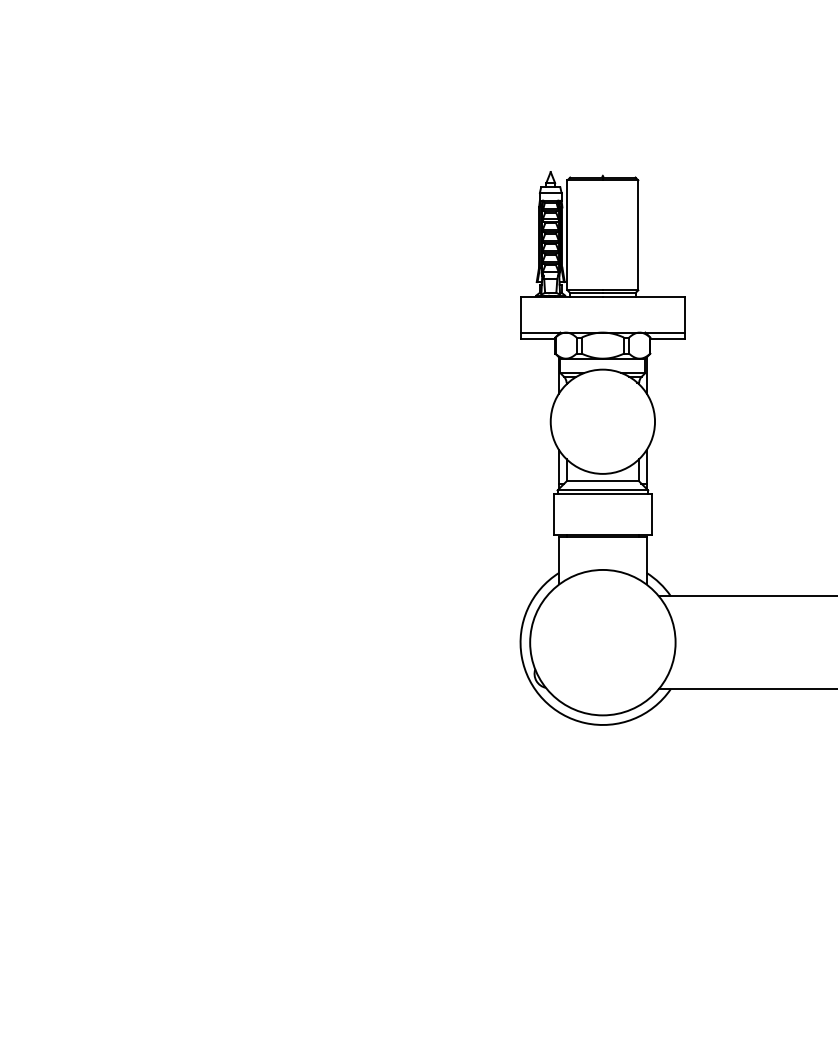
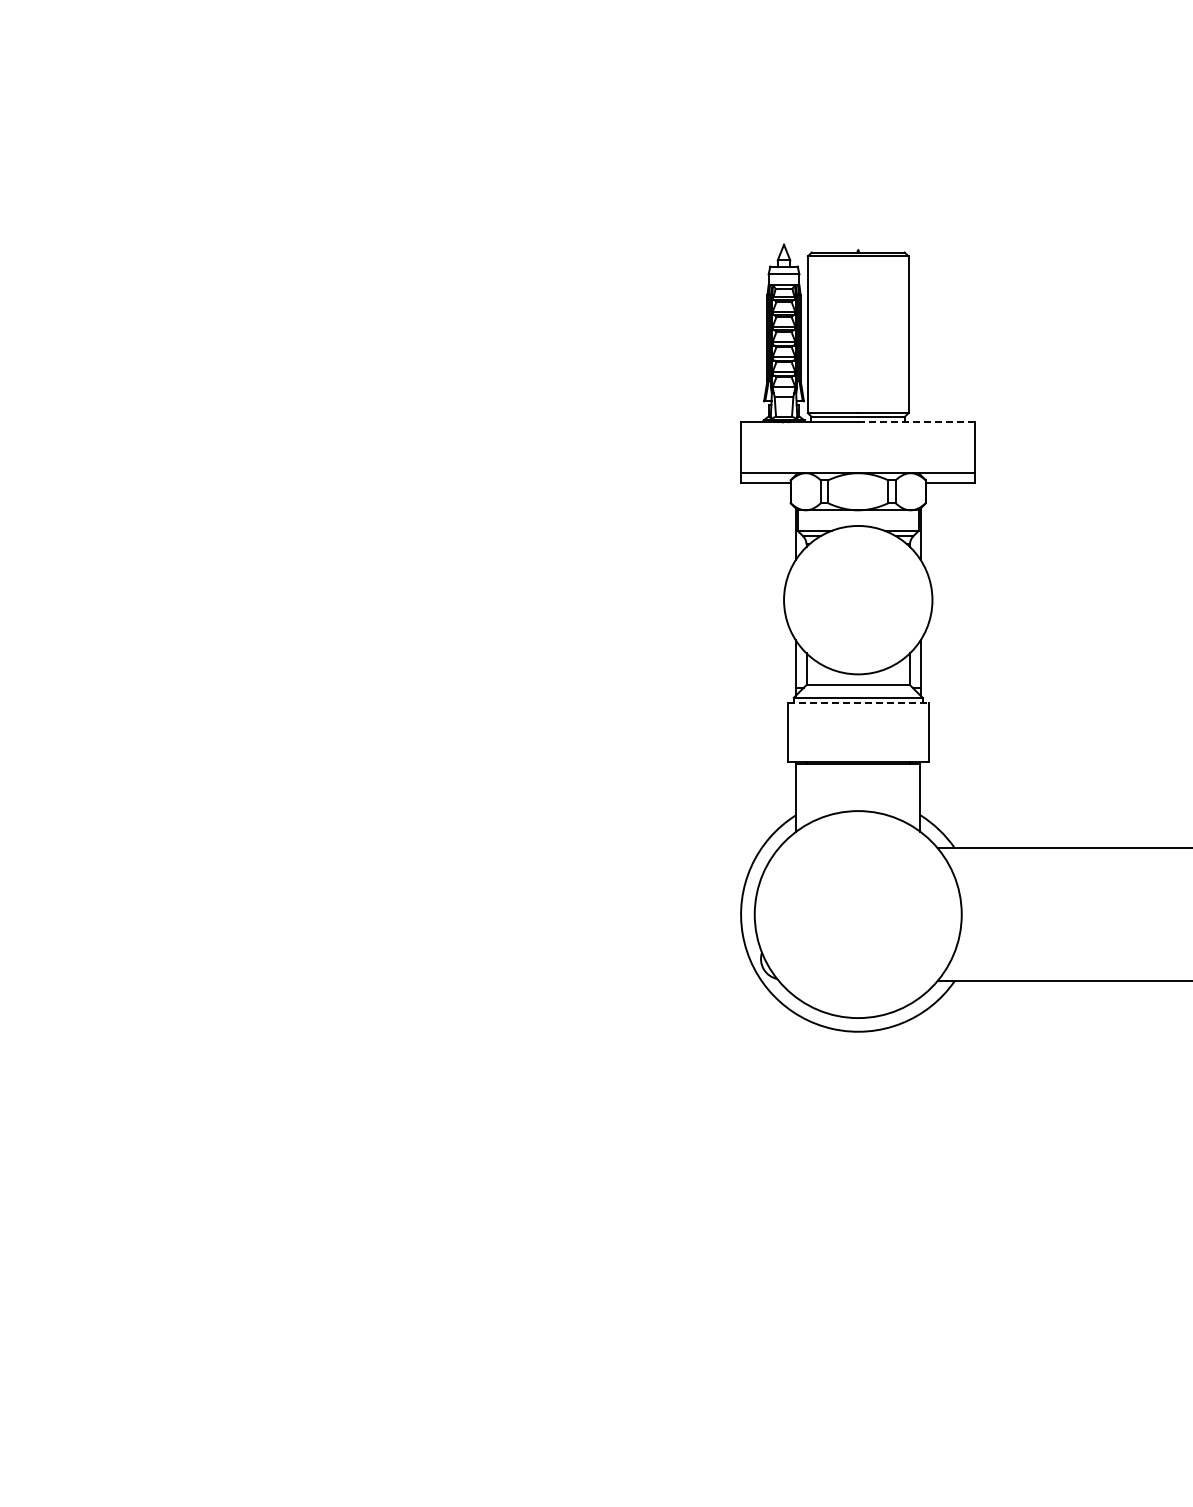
line: (643, 296) -> (916, 422), solid -> dashed
line: (603, 494) -> (858, 703), solid -> dashed

